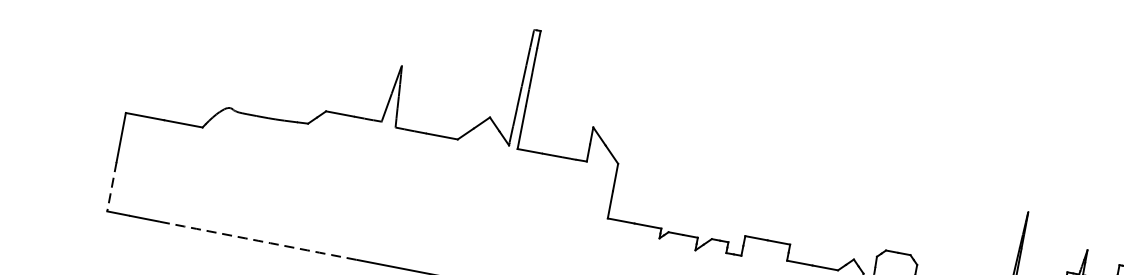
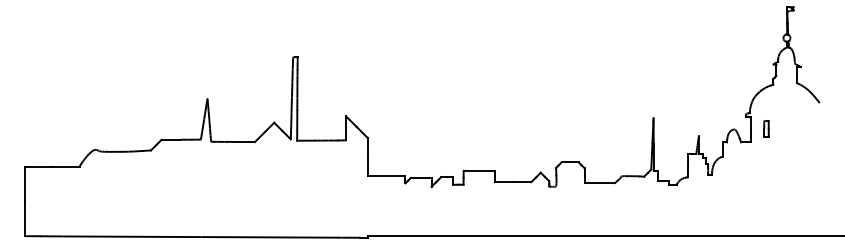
line: (111, 187) -> (25, 219), dashed -> solid
arc: (257, 240) -> (131, 236), dashed -> solid

